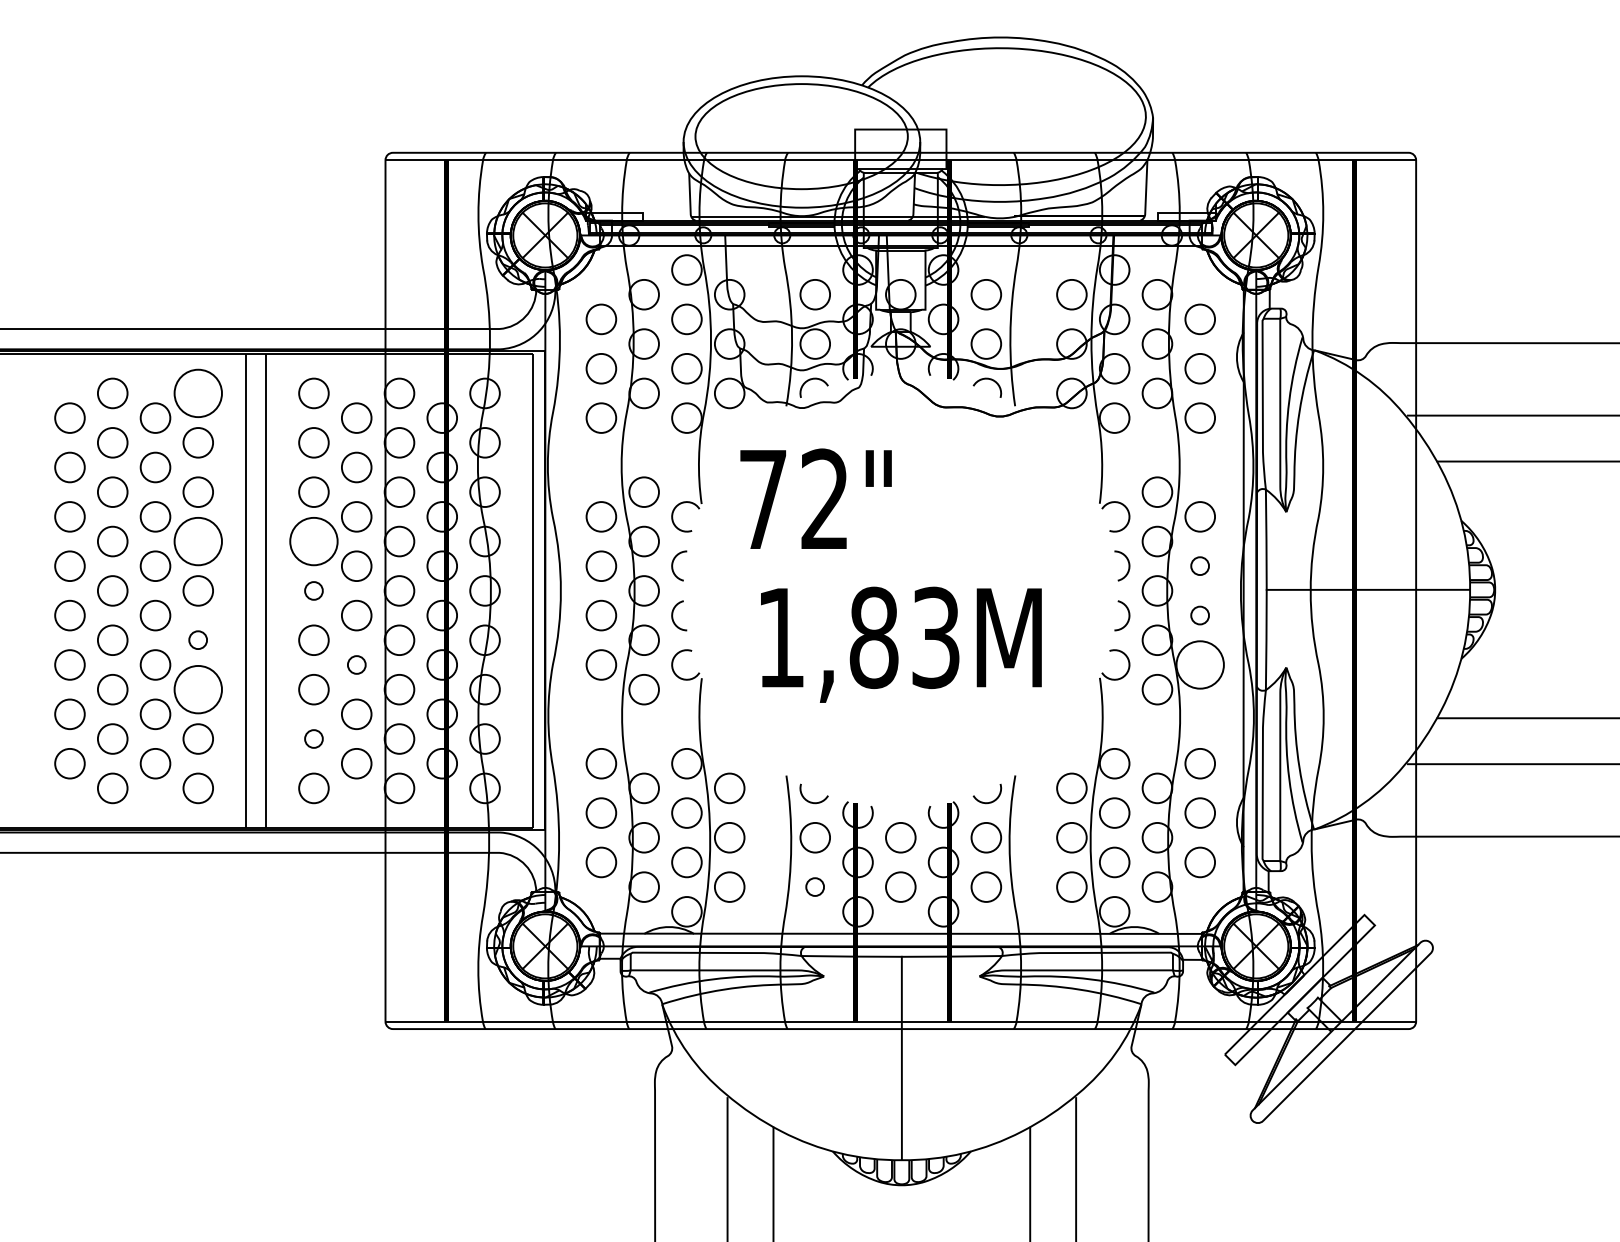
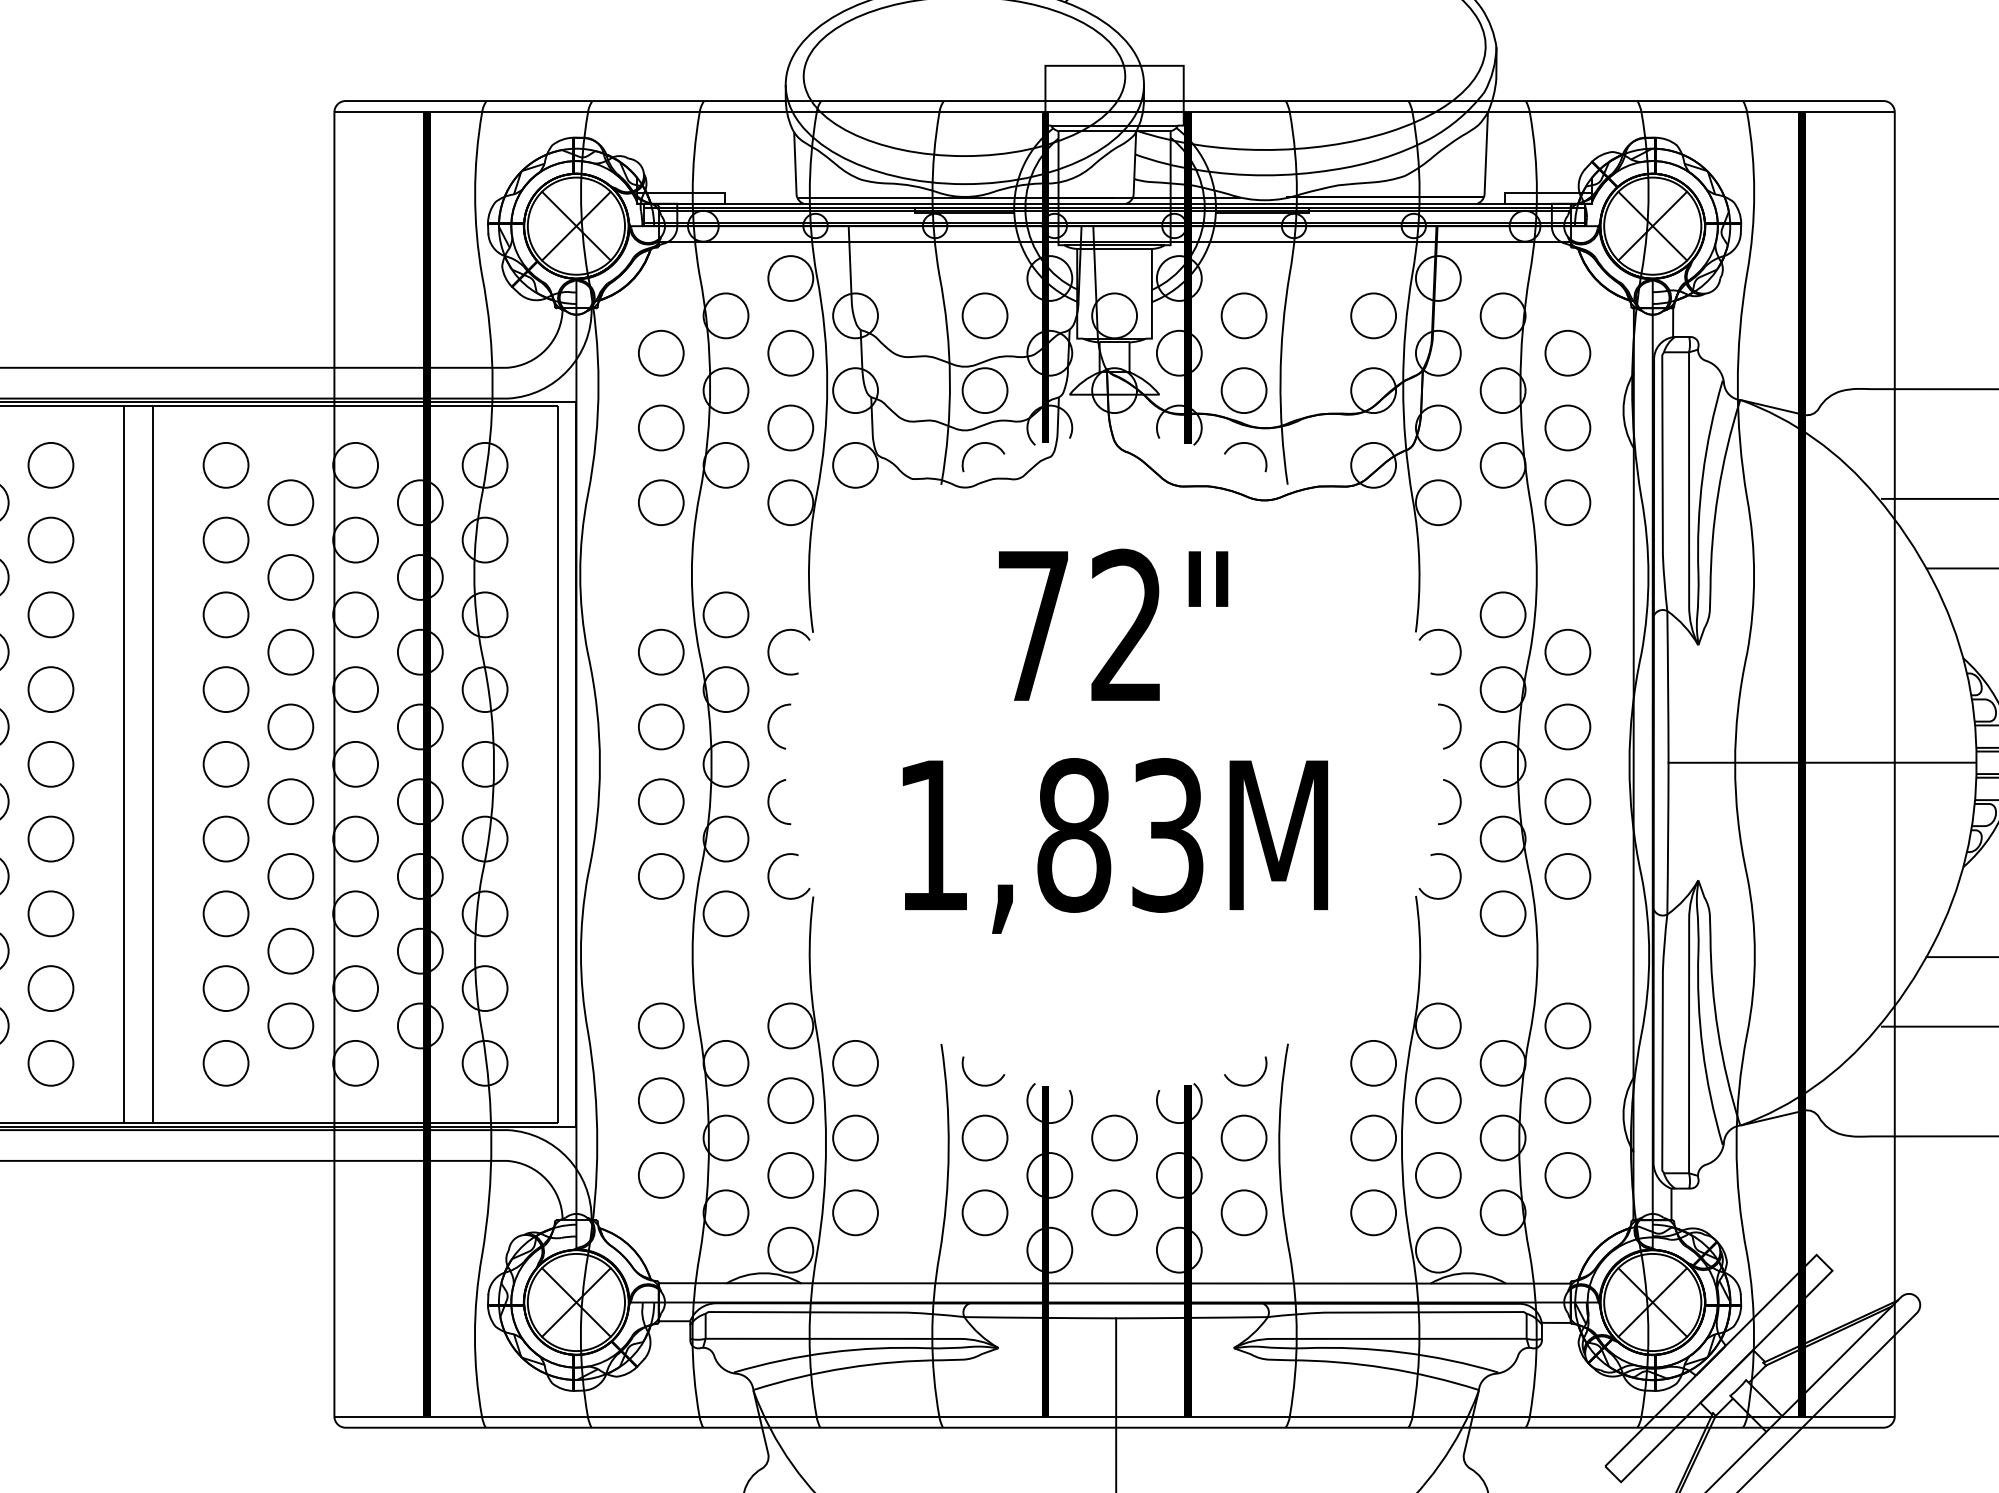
circle: (198, 393) -> (51, 465), size x0.62
text: (815, 498) -> (1112, 624), moved
circle: (198, 541) -> (51, 689), size x0.62
circle: (313, 541) -> (225, 689), size x0.62
circle: (1199, 565) -> (1566, 725), size x1.67
circle: (313, 590) -> (225, 763), size x1.67
circle: (1199, 615) -> (1566, 801), size x1.67
circle: (197, 639) -> (49, 837), size x1.67
circle: (356, 664) -> (290, 875), size x1.67
circle: (1200, 664) -> (1568, 875), size x0.62
circle: (198, 689) -> (51, 913), size x0.62
circle: (313, 738) -> (225, 987), size x1.67
circle: (814, 886) -> (983, 1211), size x1.67

